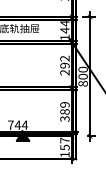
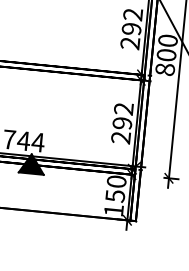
text: (64, 111) -> (121, 122), 389 -> 292
text: (64, 140) -> (115, 181), 157 -> 150

